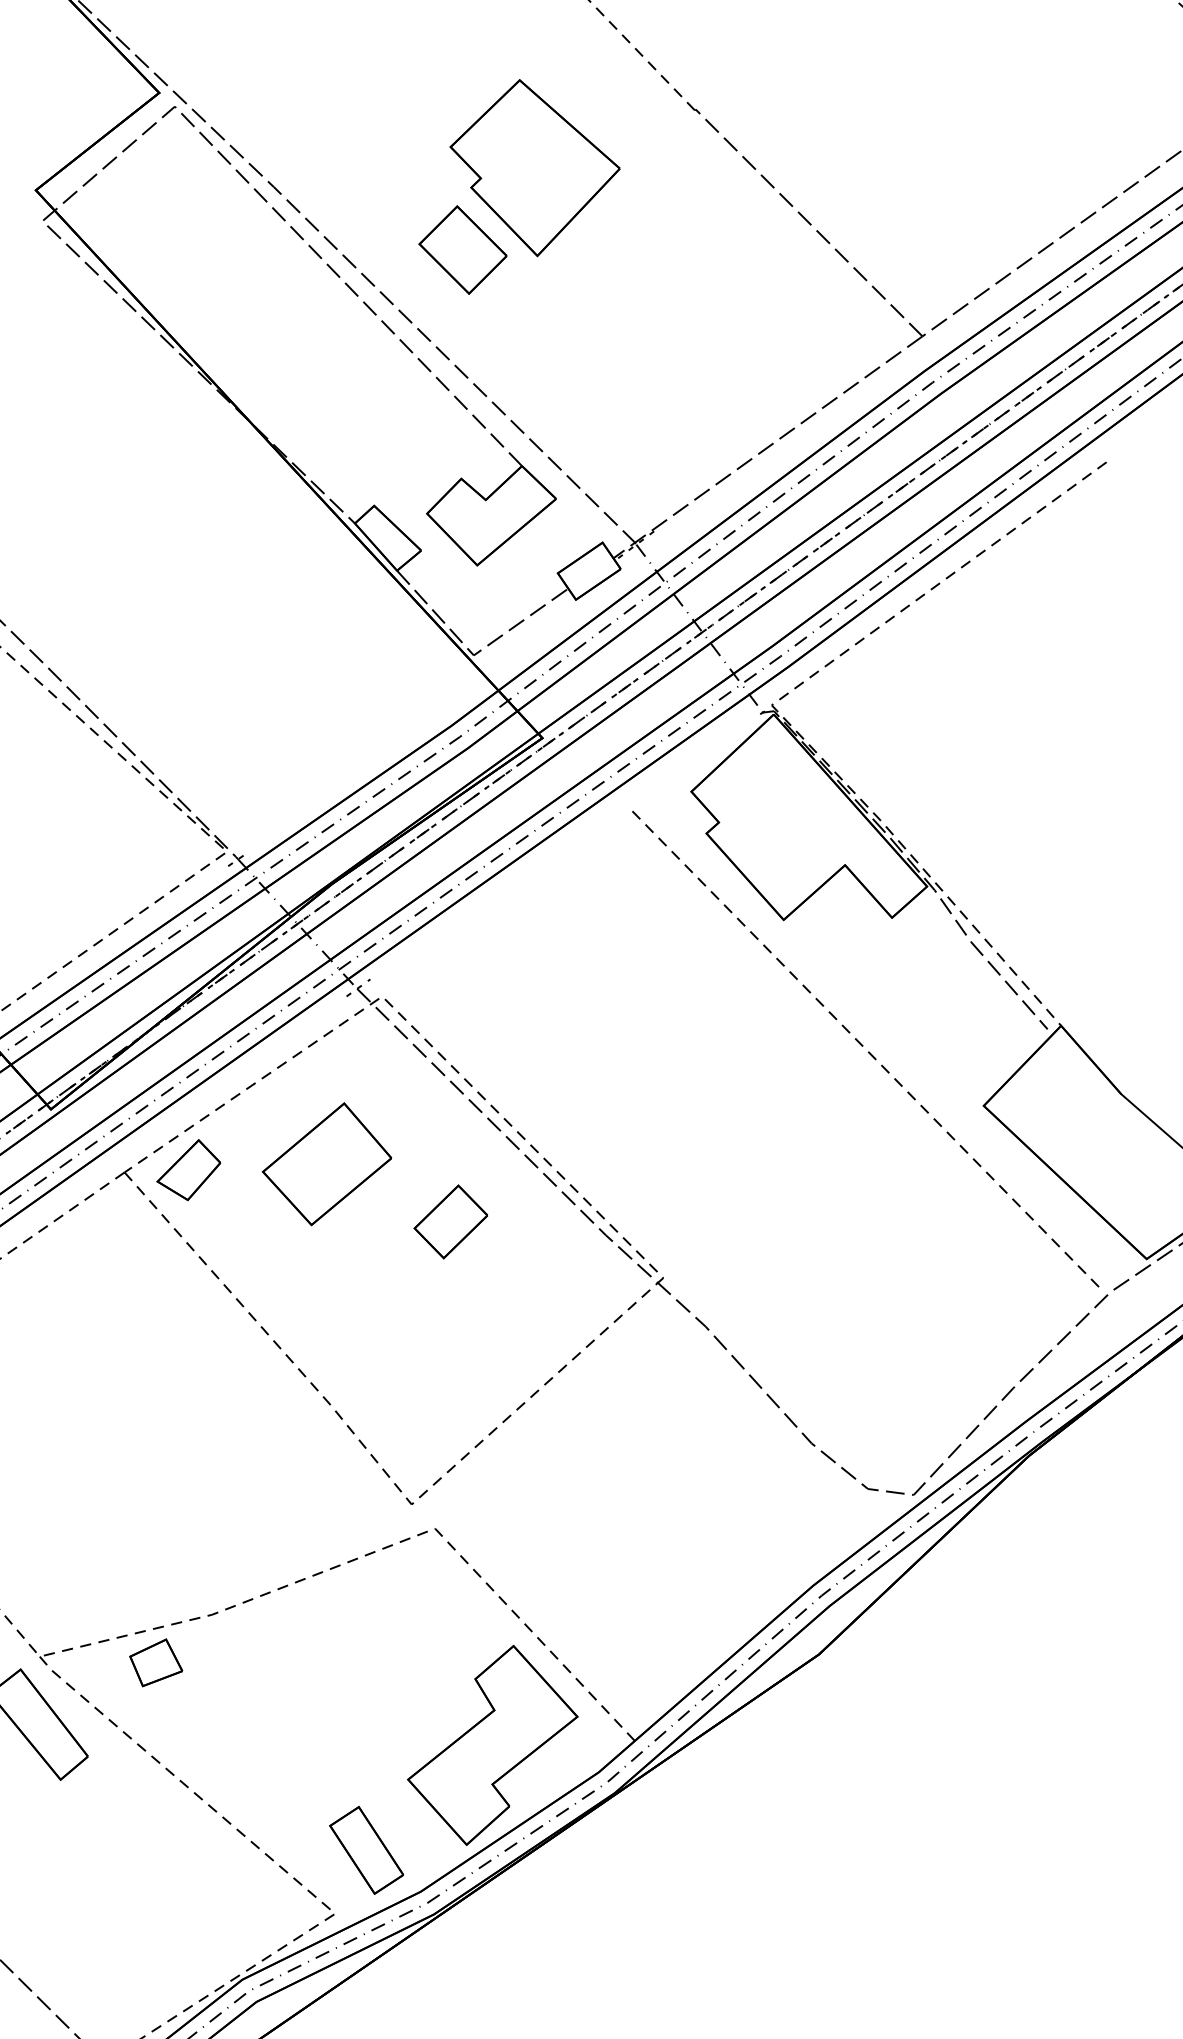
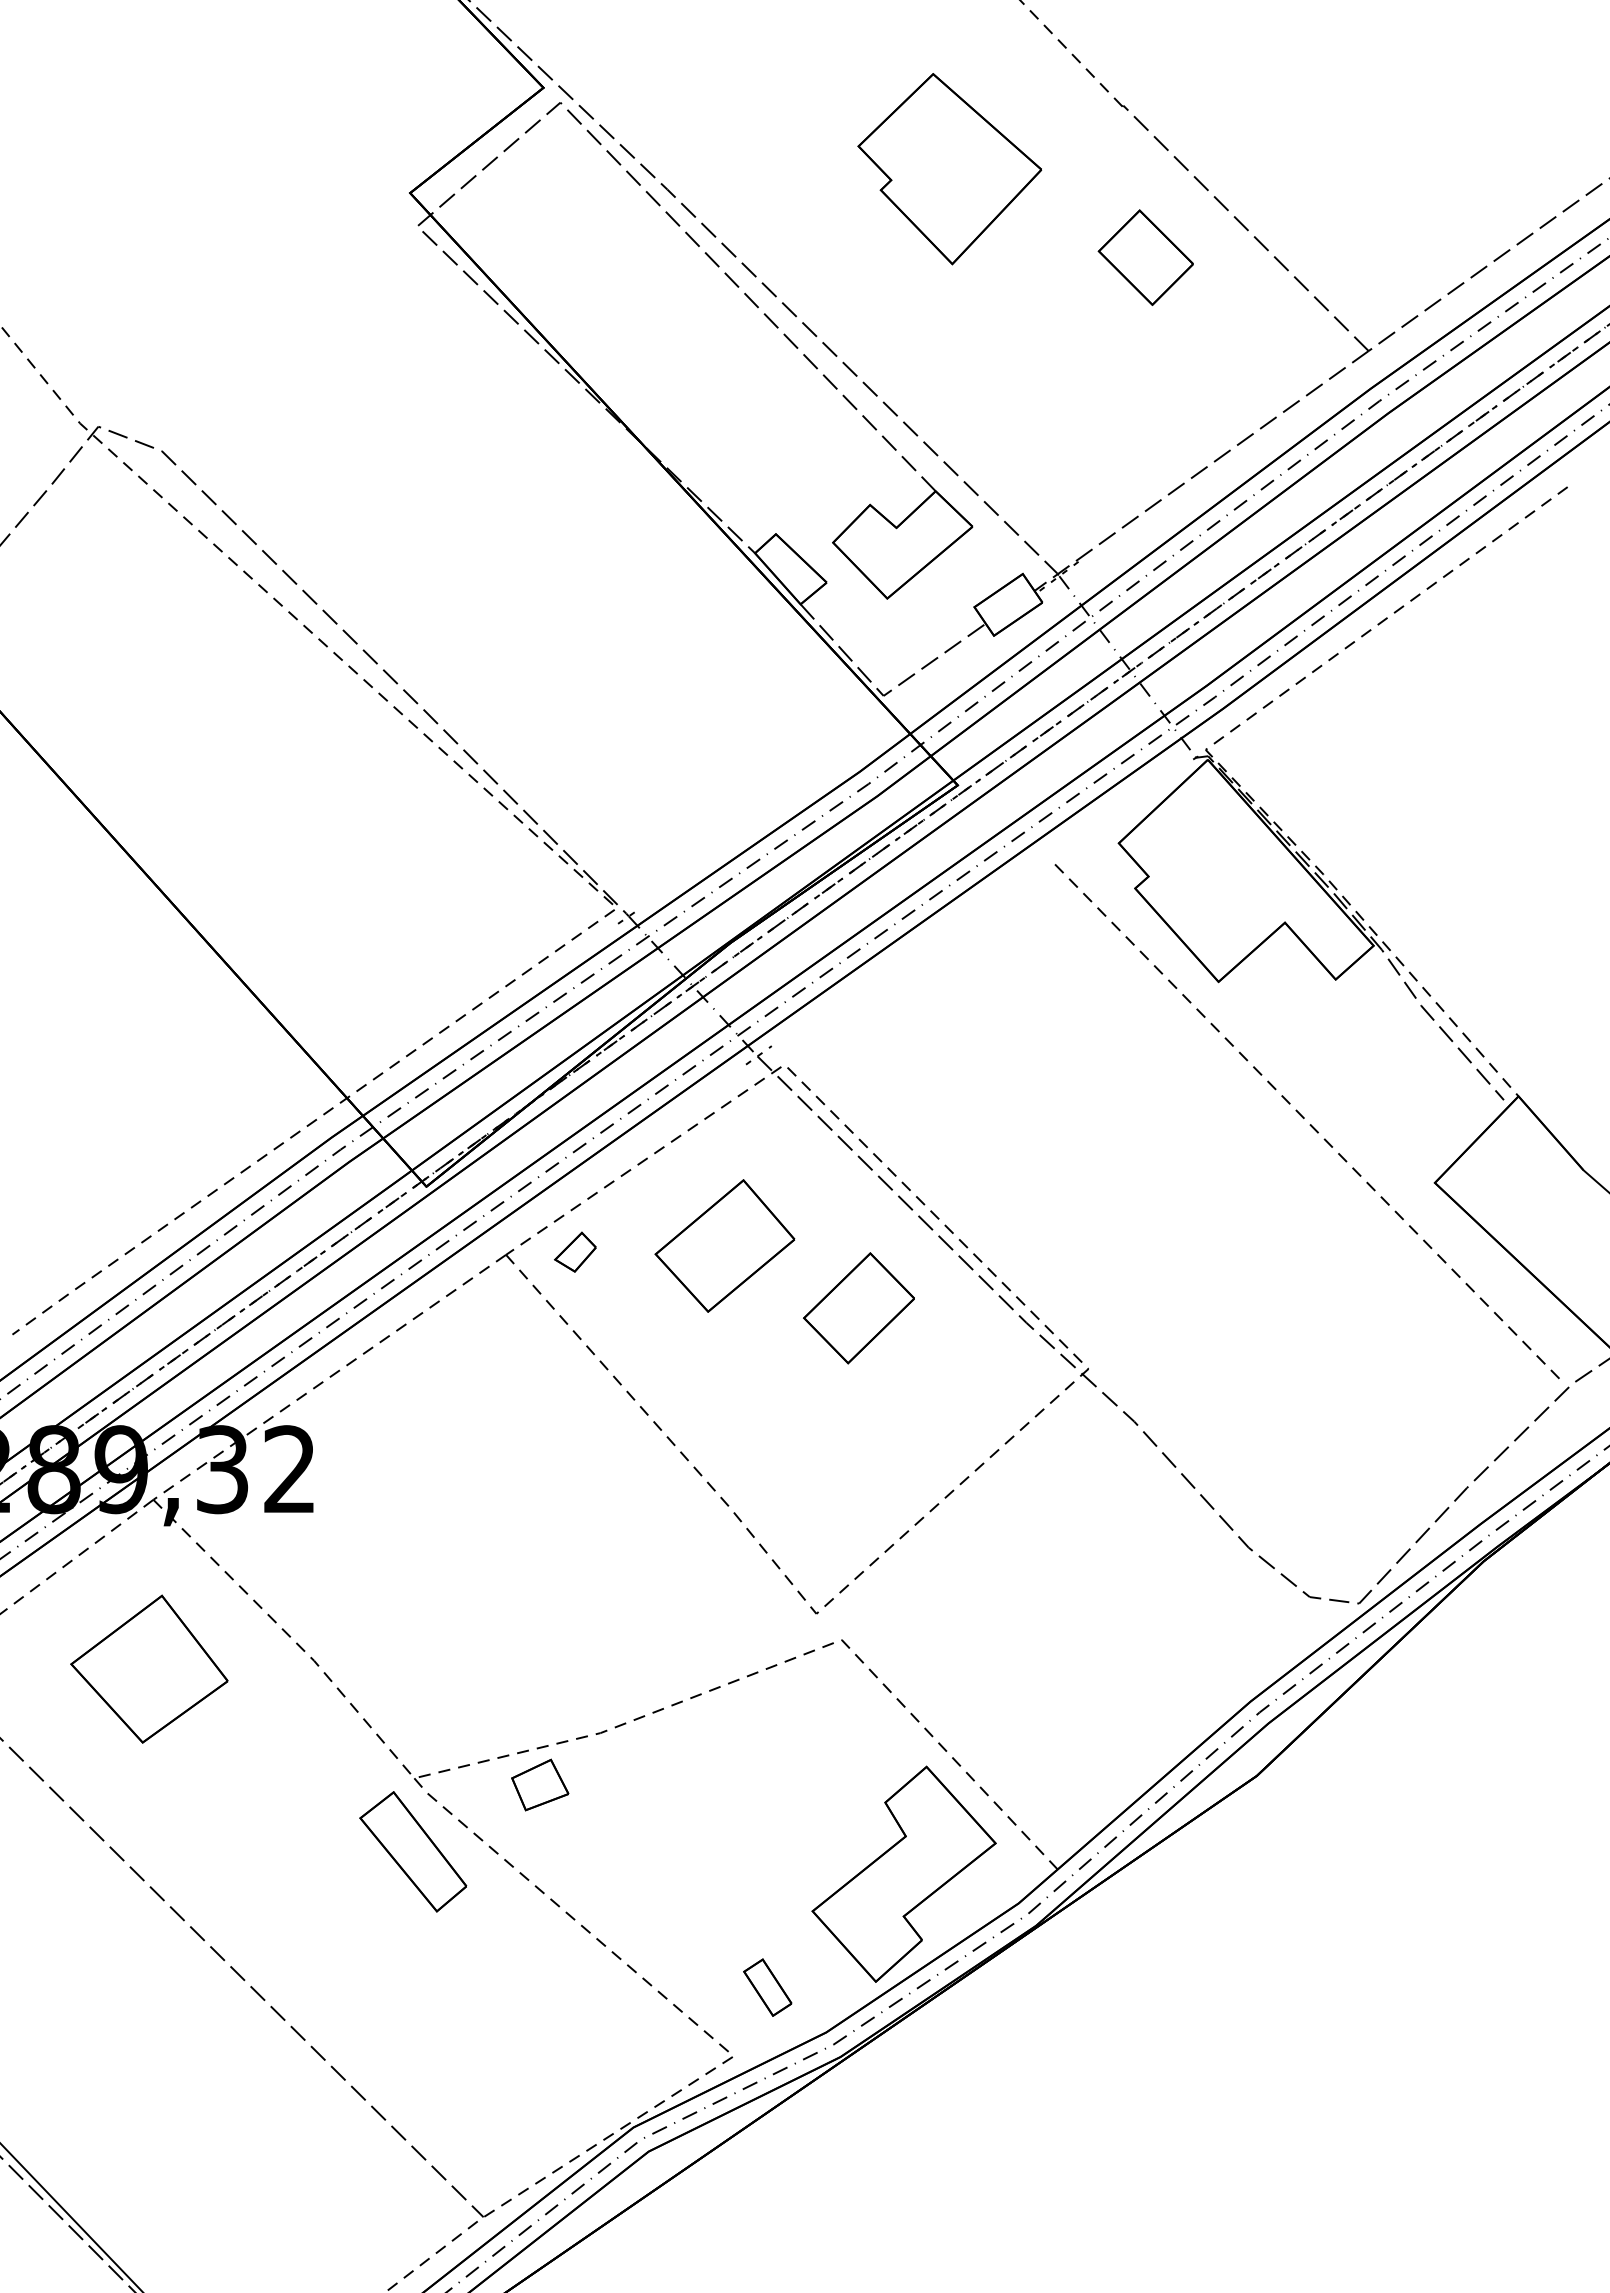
part: (462, 249) -> (1145, 257), moved
part: (188, 1169) -> (575, 1251), size x0.6
part: (450, 1222) -> (858, 1308), size x1.4
part: (366, 1850) -> (767, 1987), size x0.6

